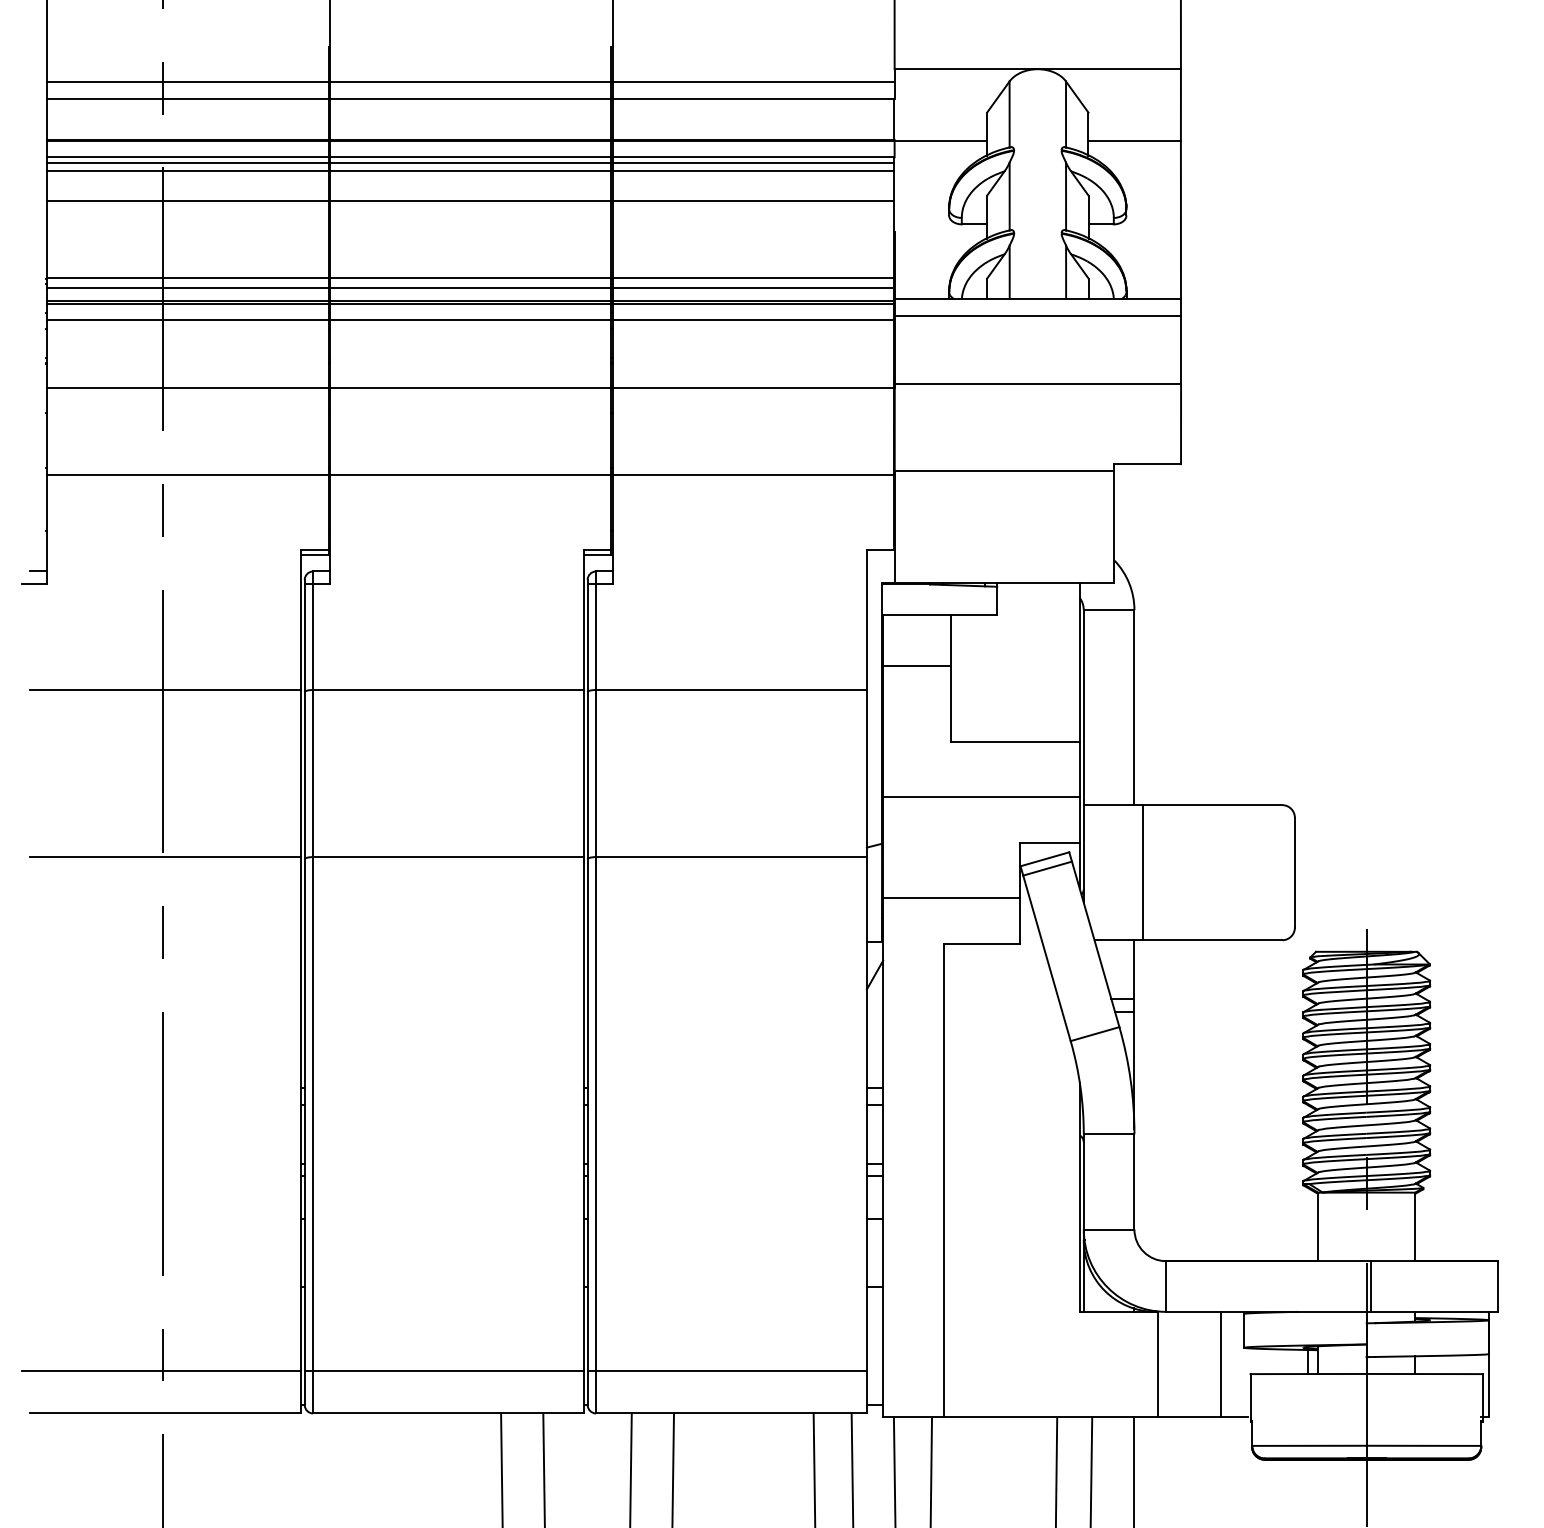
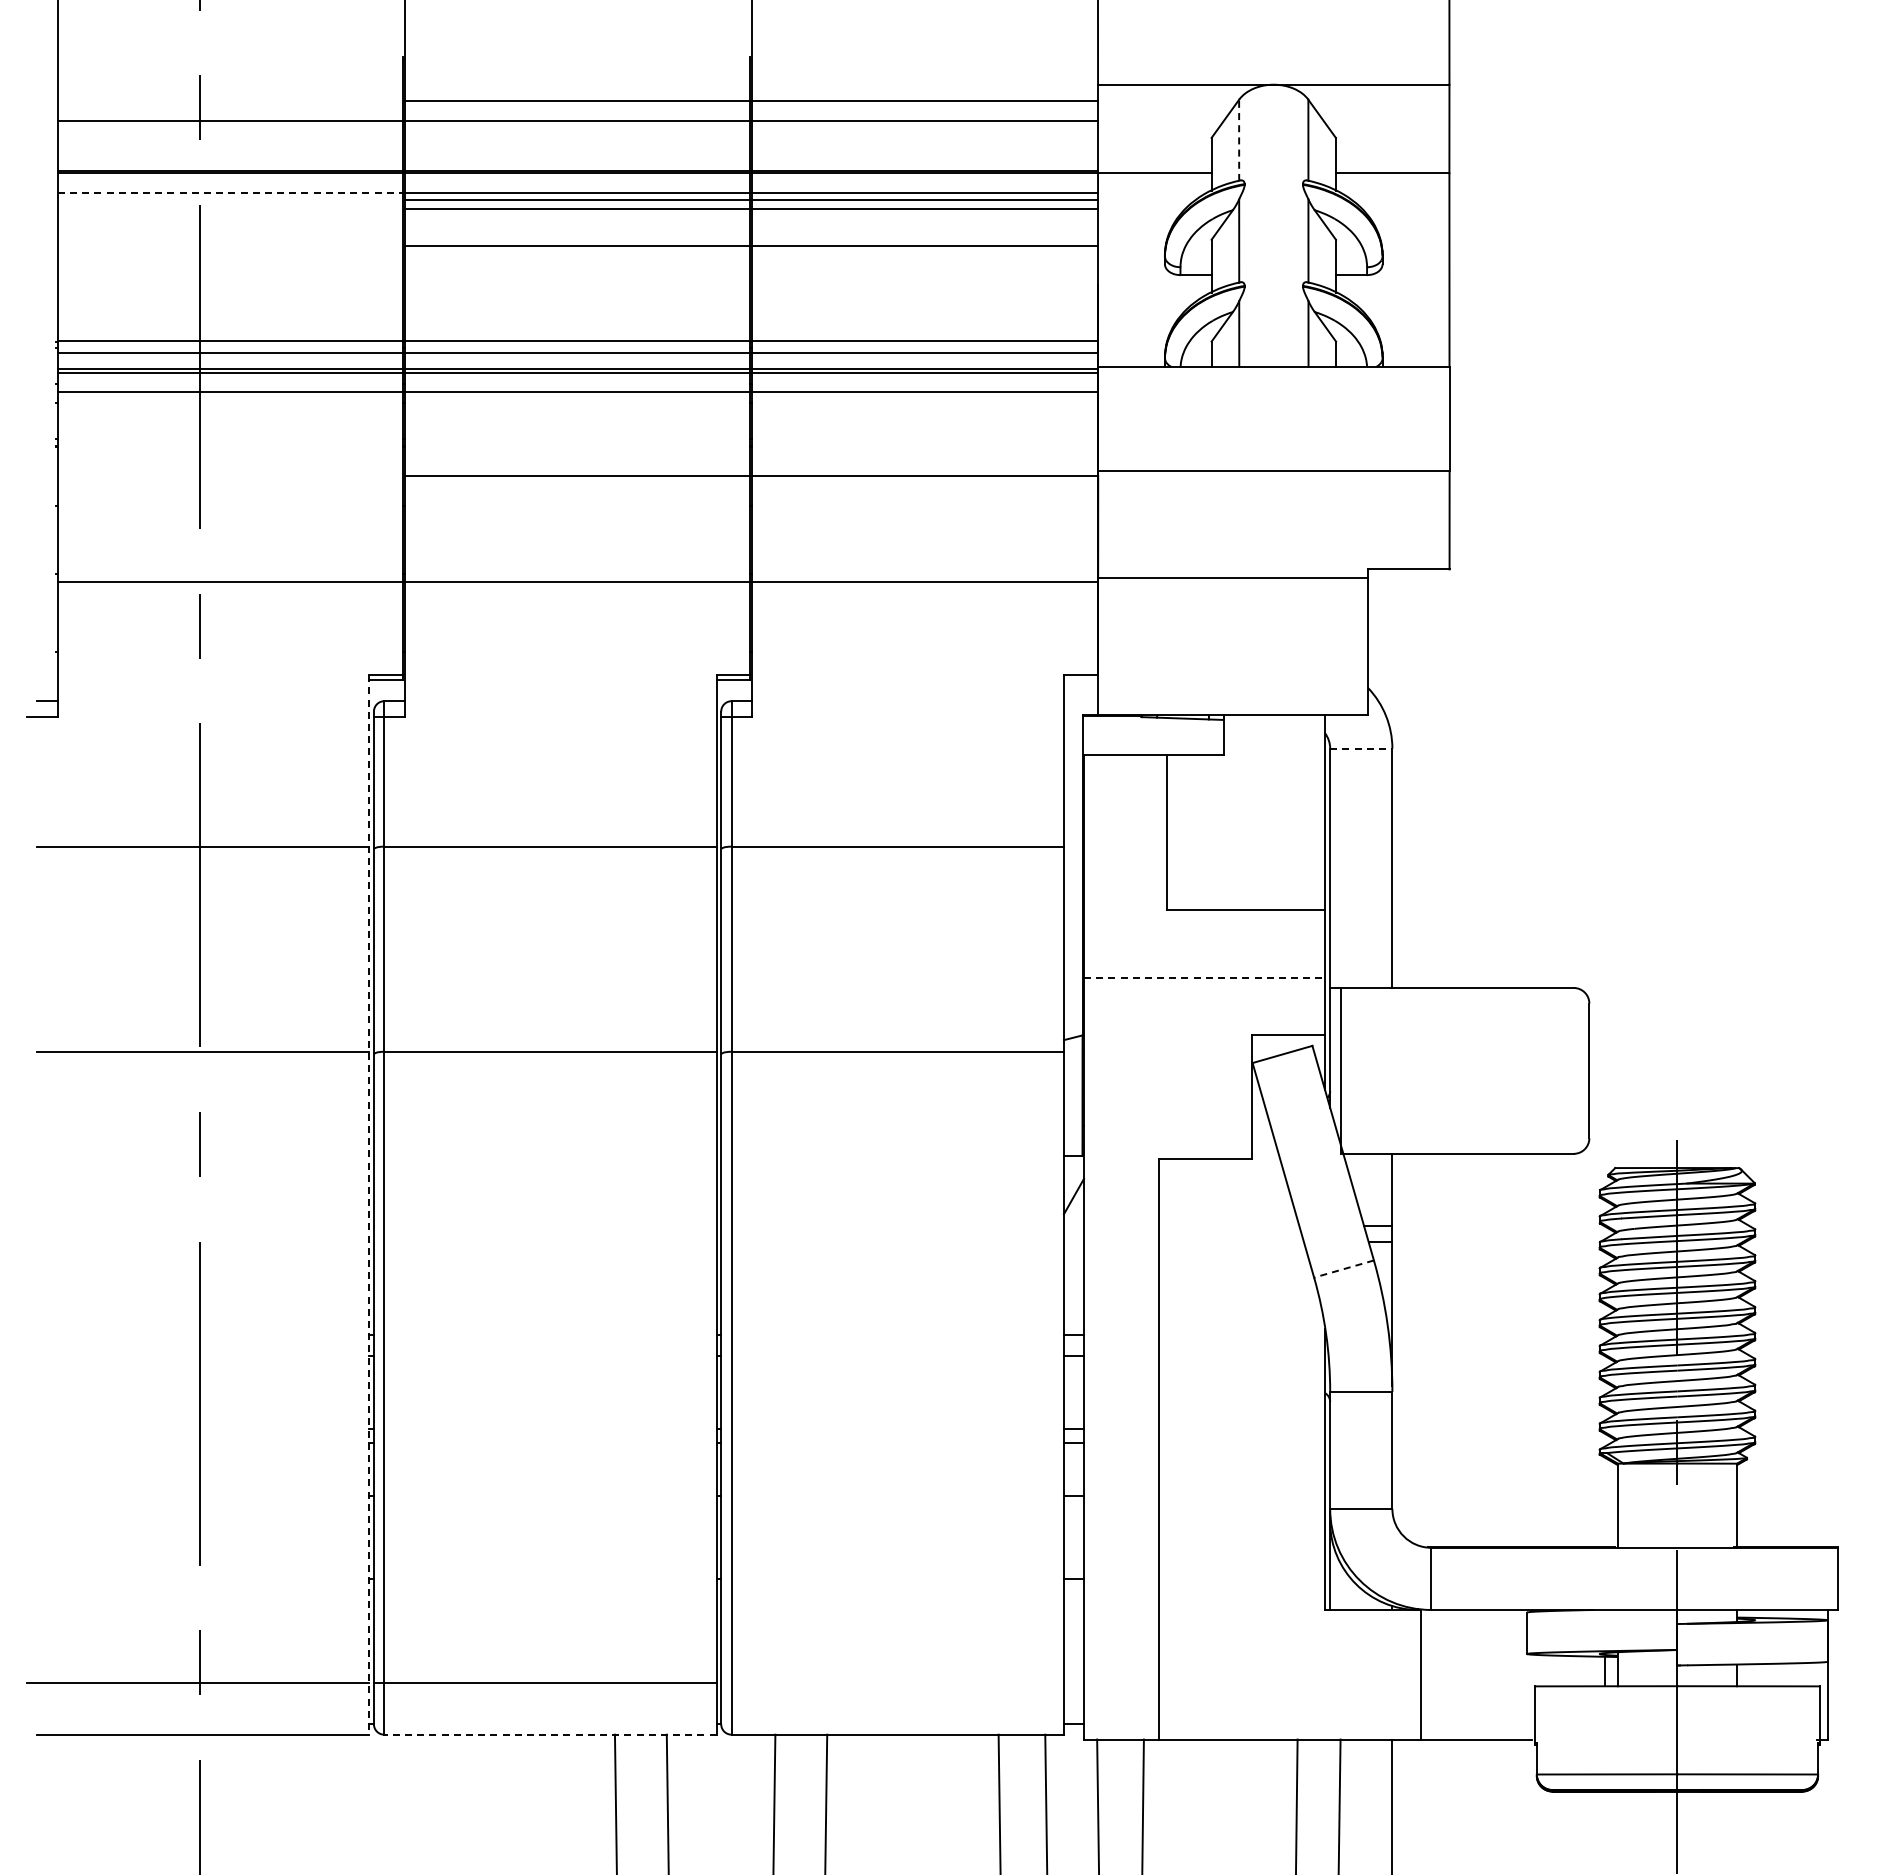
line: (187, 82) -> (230, 100), removed
line: (1009, 114) -> (1239, 140), solid -> dashed
line: (187, 157) -> (230, 192), solid -> dashed
line: (187, 163) -> (230, 200), removed
line: (187, 170) -> (230, 209), removed
line: (187, 200) -> (230, 245), removed
line: (1037, 315) -> (1273, 387), removed
line: (187, 387) -> (230, 475), removed
line: (1109, 610) -> (1361, 748), solid -> dashed
line: (916, 665) -> (1124, 816), removed
line: (981, 796) -> (1204, 977), solid -> dashed
line: (1047, 868) -> (1285, 1065), removed
line: (1142, 872) -> (1340, 1070), moved
line: (951, 898) -> (1167, 1102), removed
line: (301, 981) -> (369, 1204), solid -> dashed
line: (1094, 1034) -> (1343, 1269), solid -> dashed
line: (1370, 1286) -> (1682, 1578), removed
line: (1220, 1364) -> (1498, 1674), removed
line: (727, 1370) -> (892, 1682), removed
line: (447, 1413) -> (549, 1734), solid -> dashed

